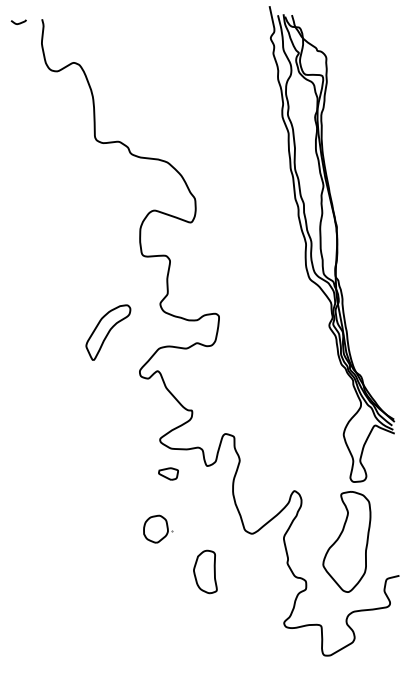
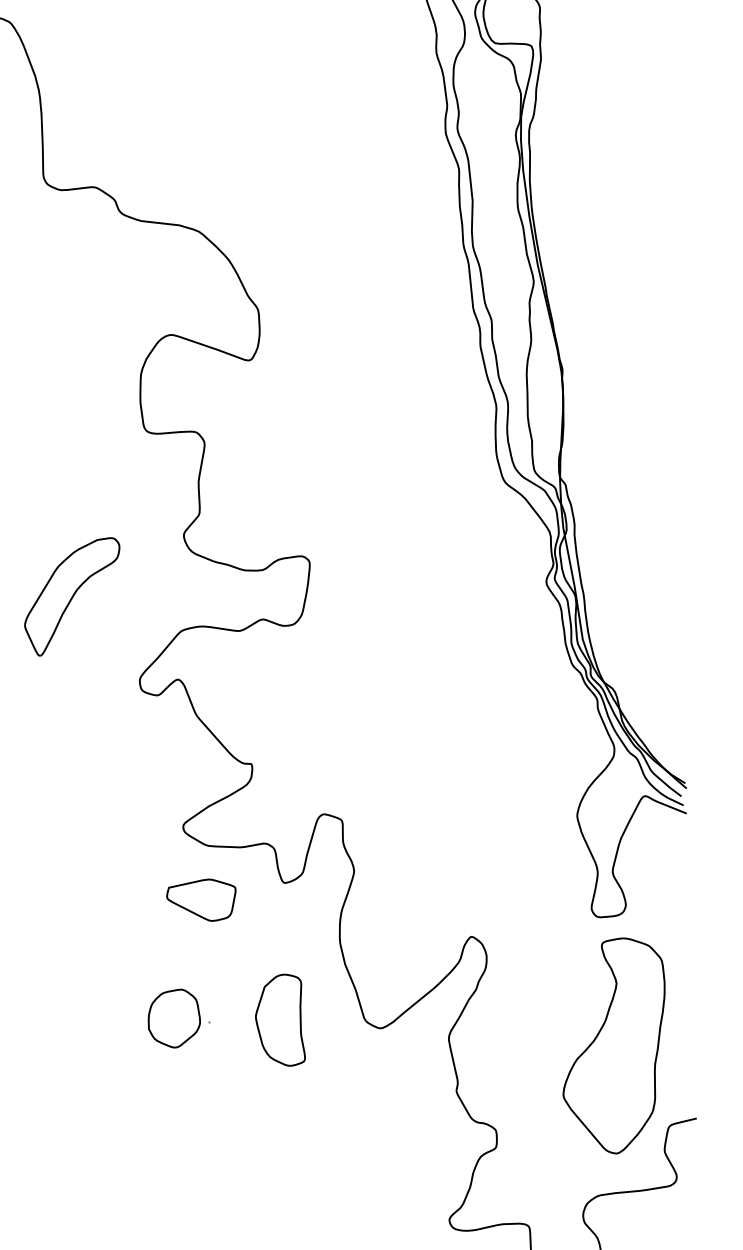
part: (168, 473) -> (201, 899), size x1.67
part: (346, 541) -> (613, 1044), moved
part: (205, 571) -> (280, 1019), moved

